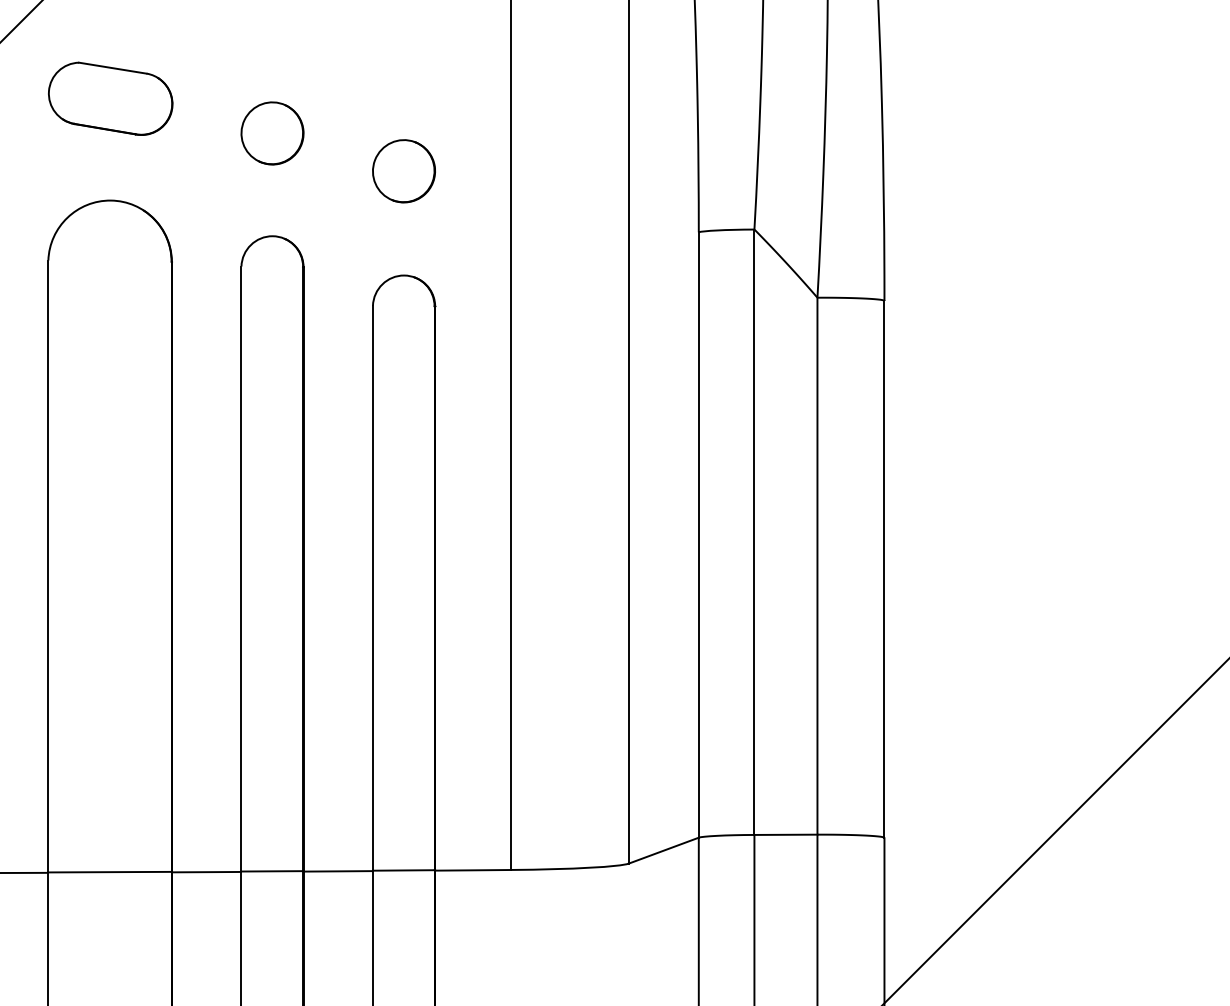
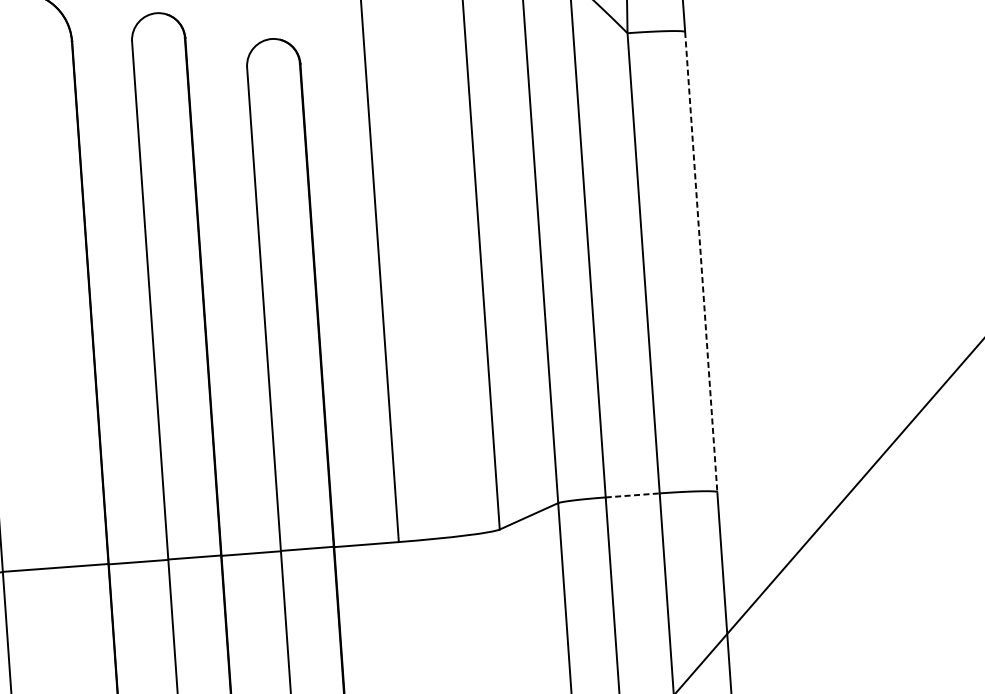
line: (884, 569) -> (701, 262), solid -> dashed
line: (785, 834) -> (632, 495), solid -> dashed

